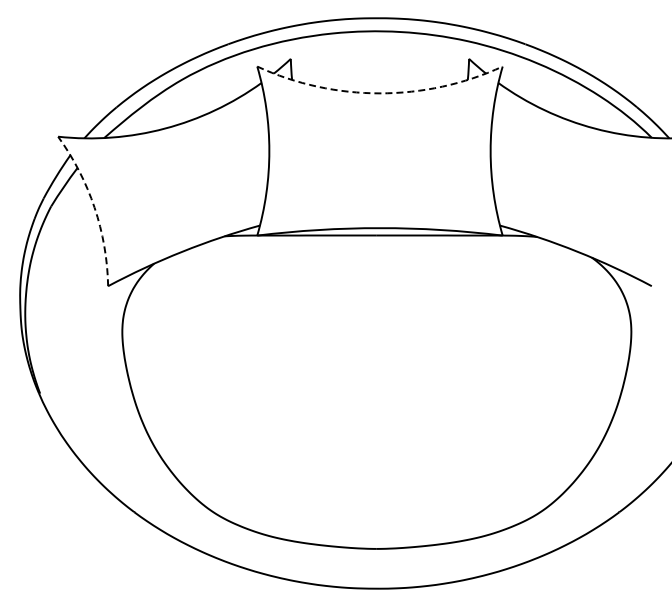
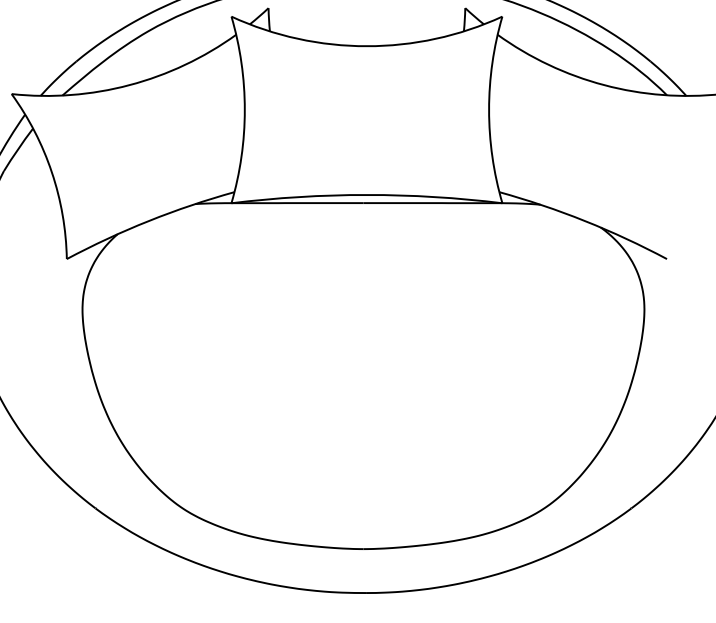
arc: (379, 93) -> (366, 46), dashed -> solid
arc: (94, 207) -> (51, 172), dashed -> solid

